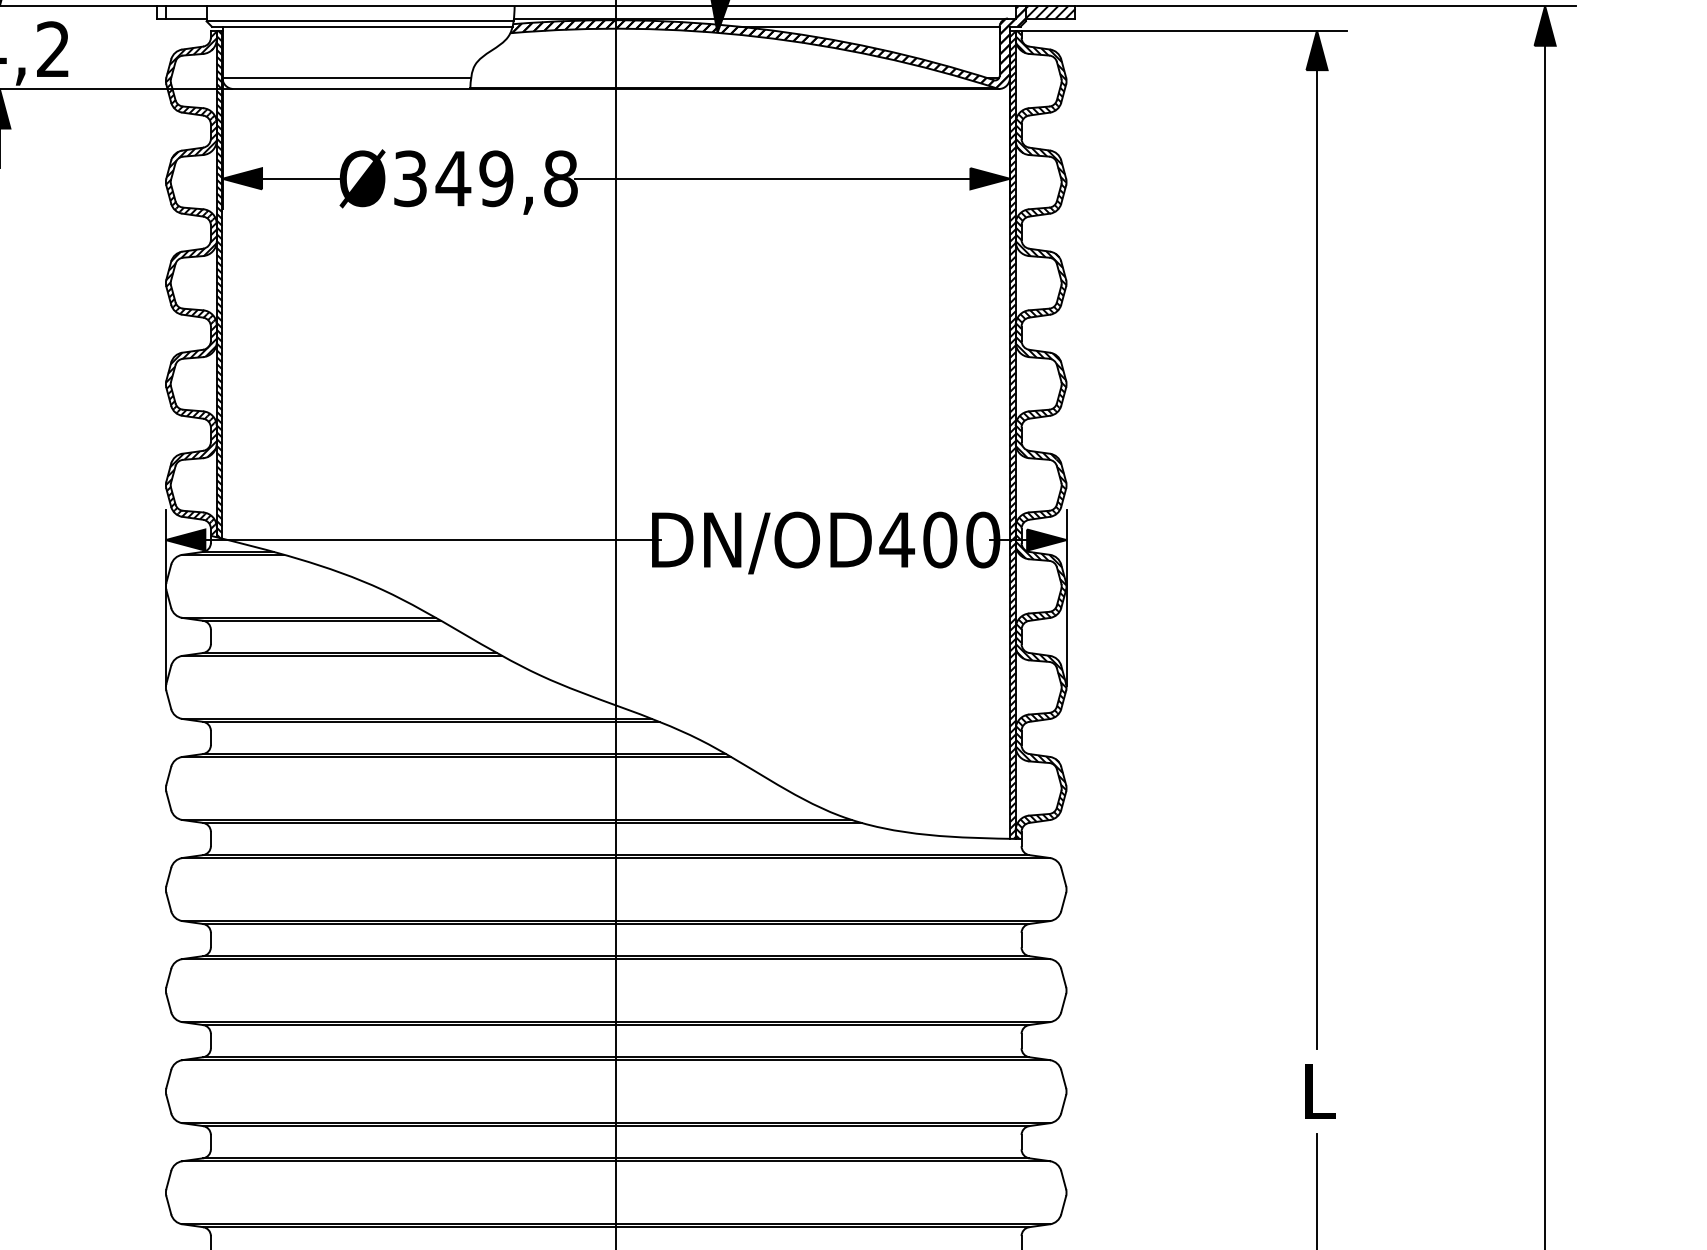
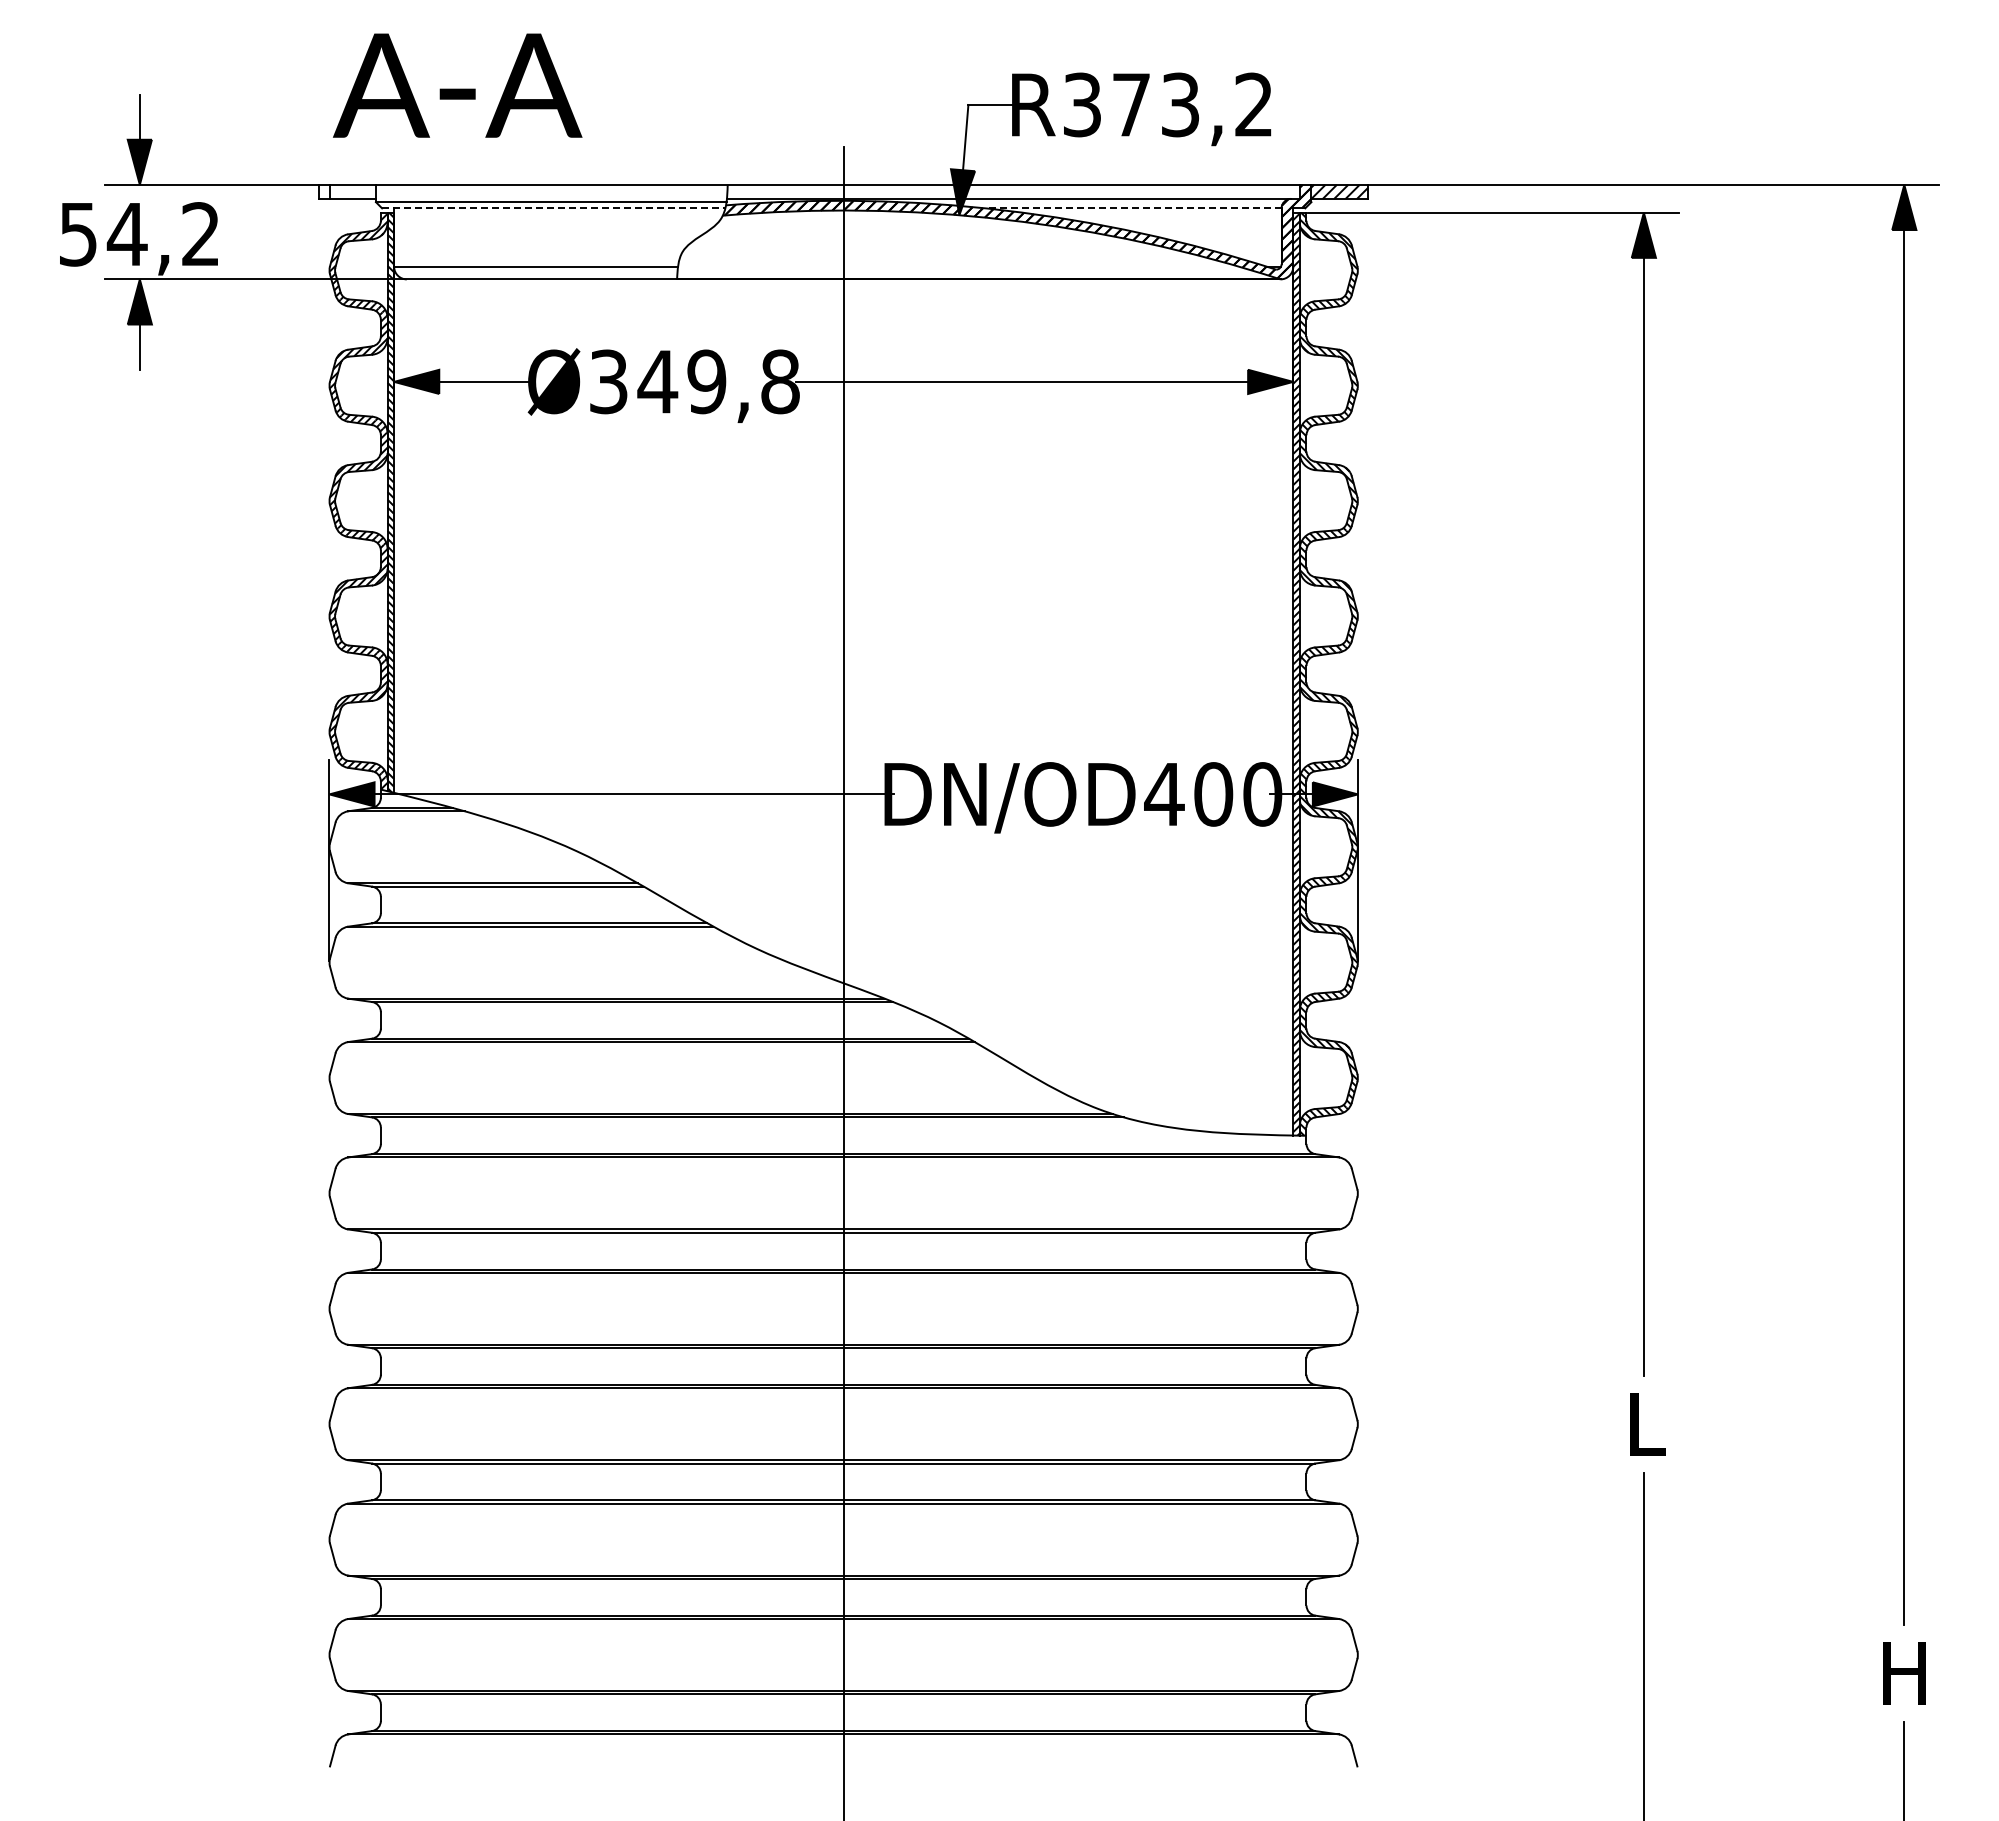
line: (362, 26) -> (553, 208), solid -> dashed
line: (870, 26) -> (1133, 208), solid -> dashed

